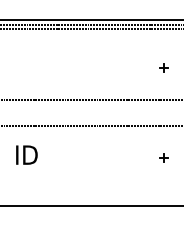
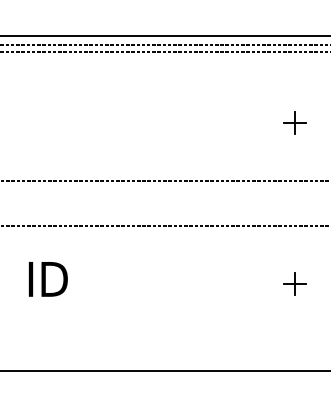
part: (163, 67) -> (294, 121), size x1.6
part: (163, 157) -> (294, 283), size x1.6

